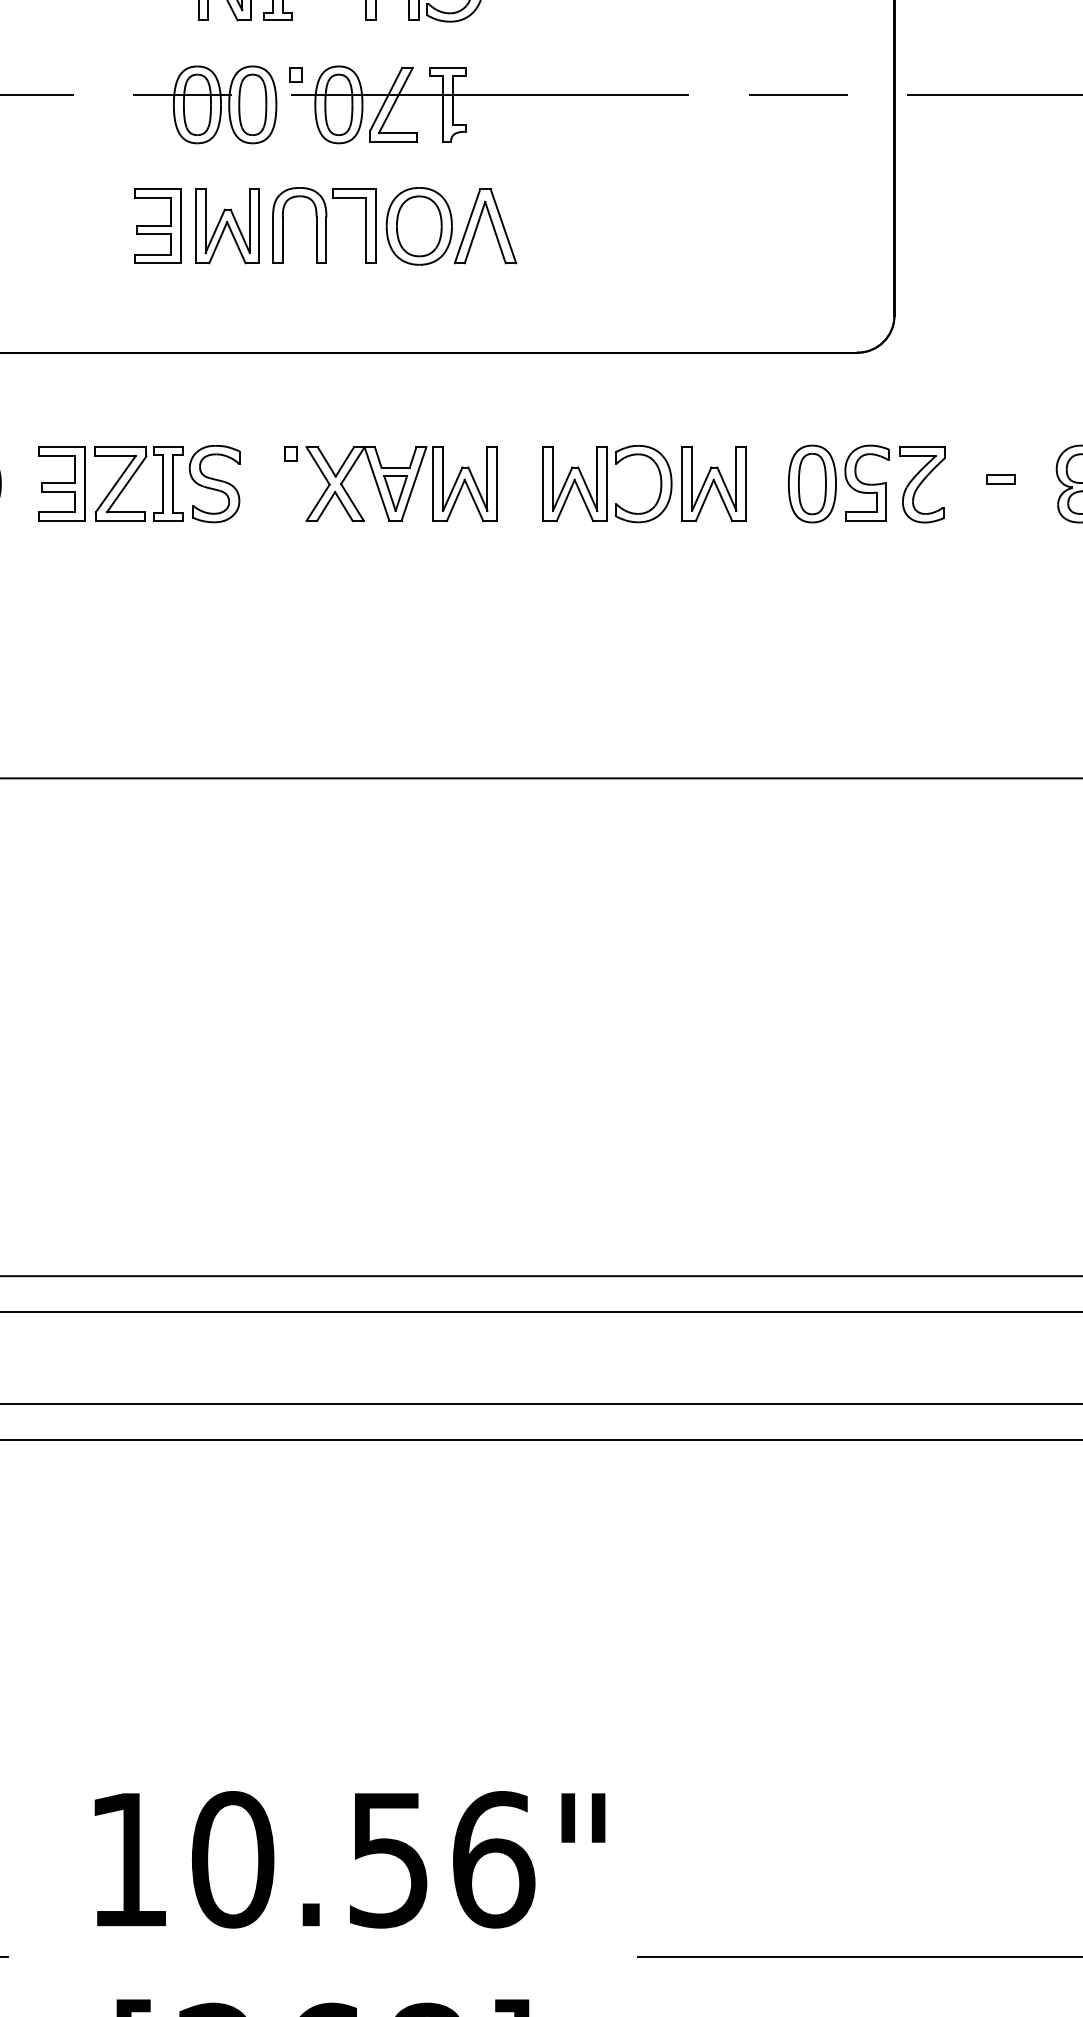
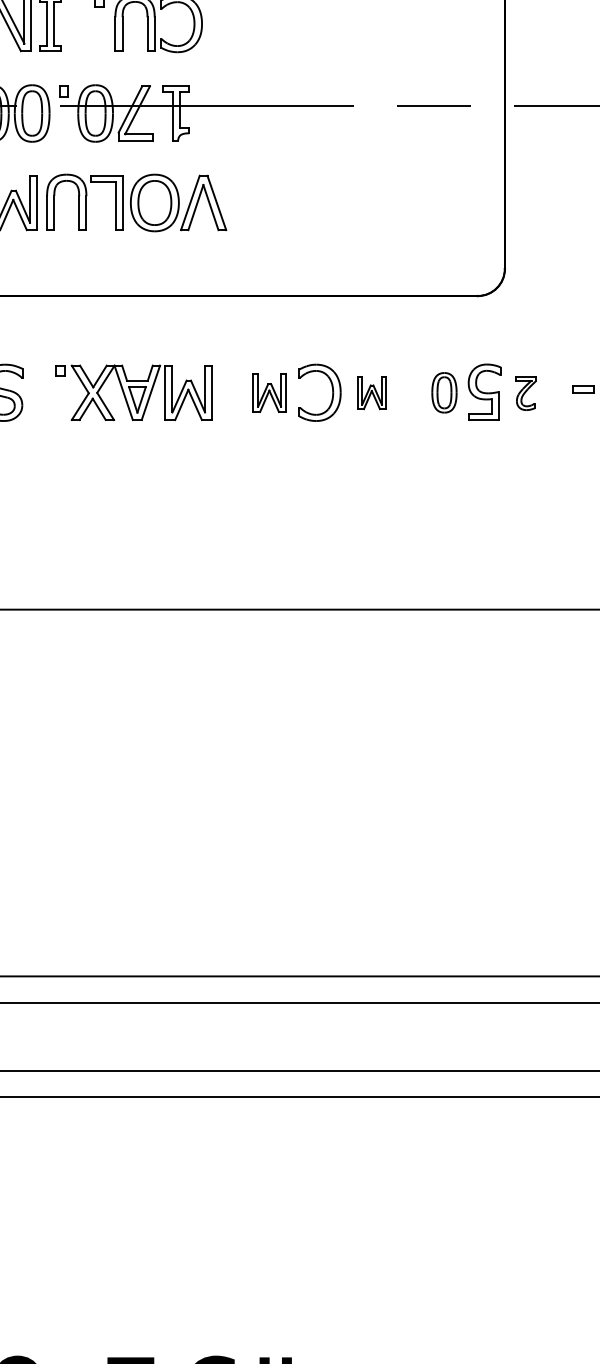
part: (574, 483) -> (269, 392), size x0.7
part: (713, 483) -> (371, 392), size x0.6
part: (812, 483) -> (444, 392), size x0.7
part: (922, 484) -> (525, 393), size x0.6

